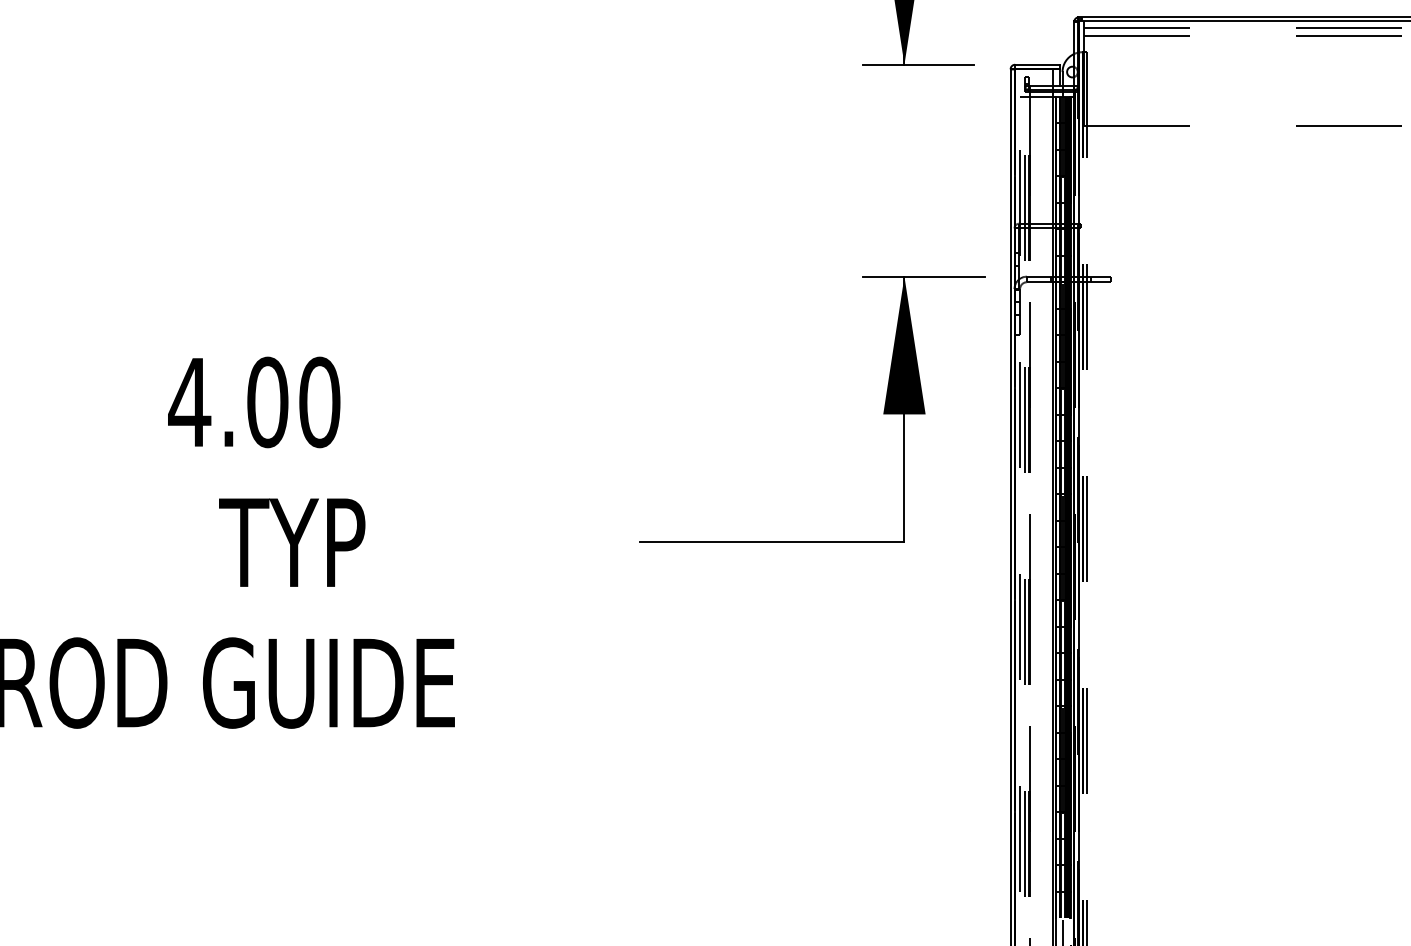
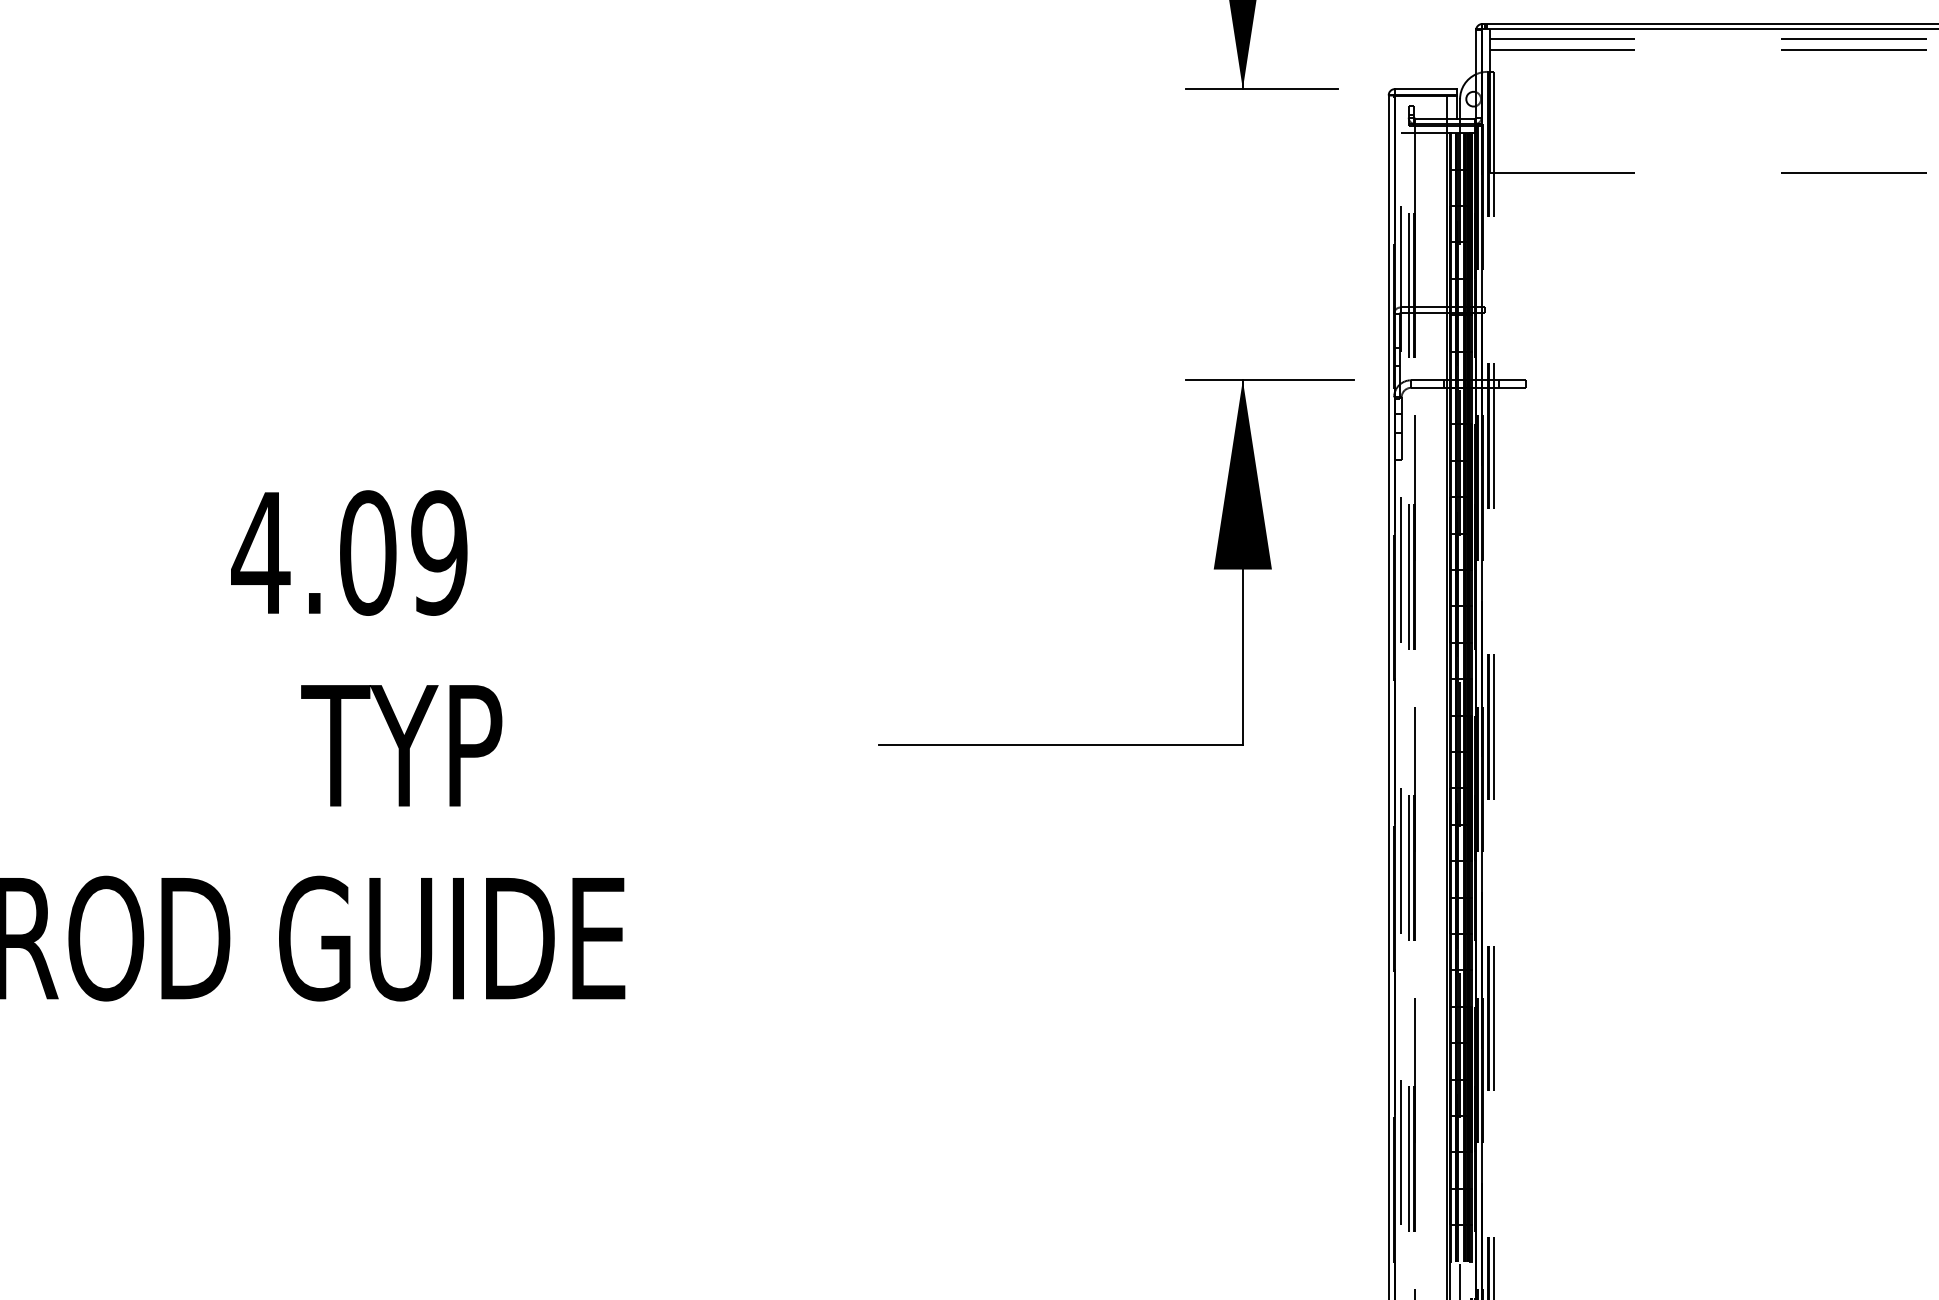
text: (319, 402) -> (439, 553), 4.00 -> 4.09

